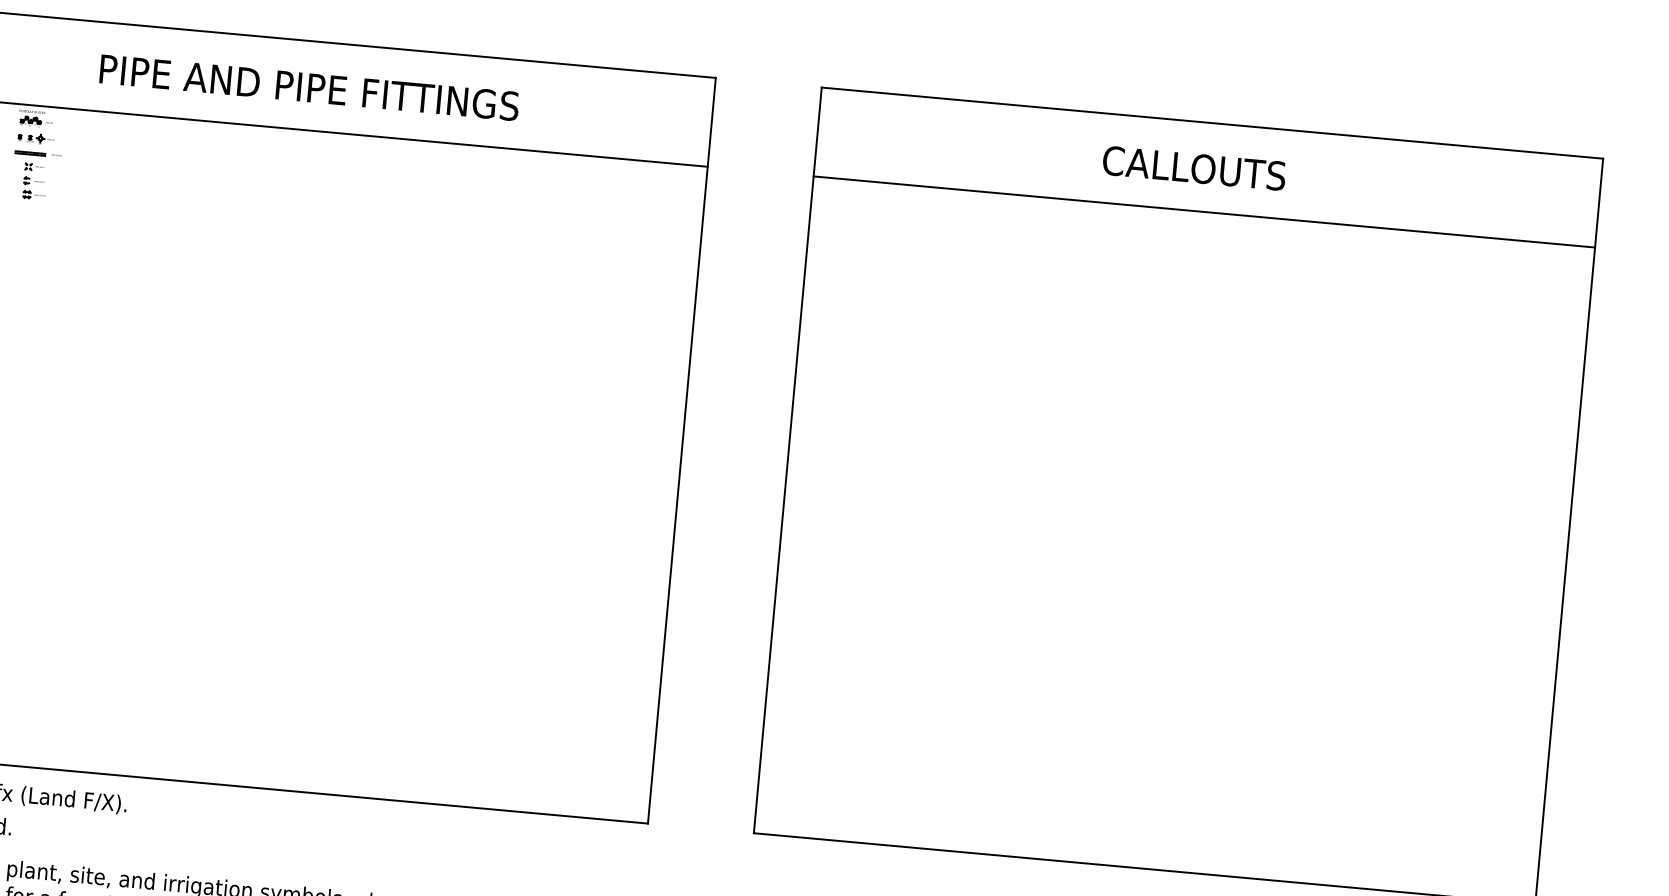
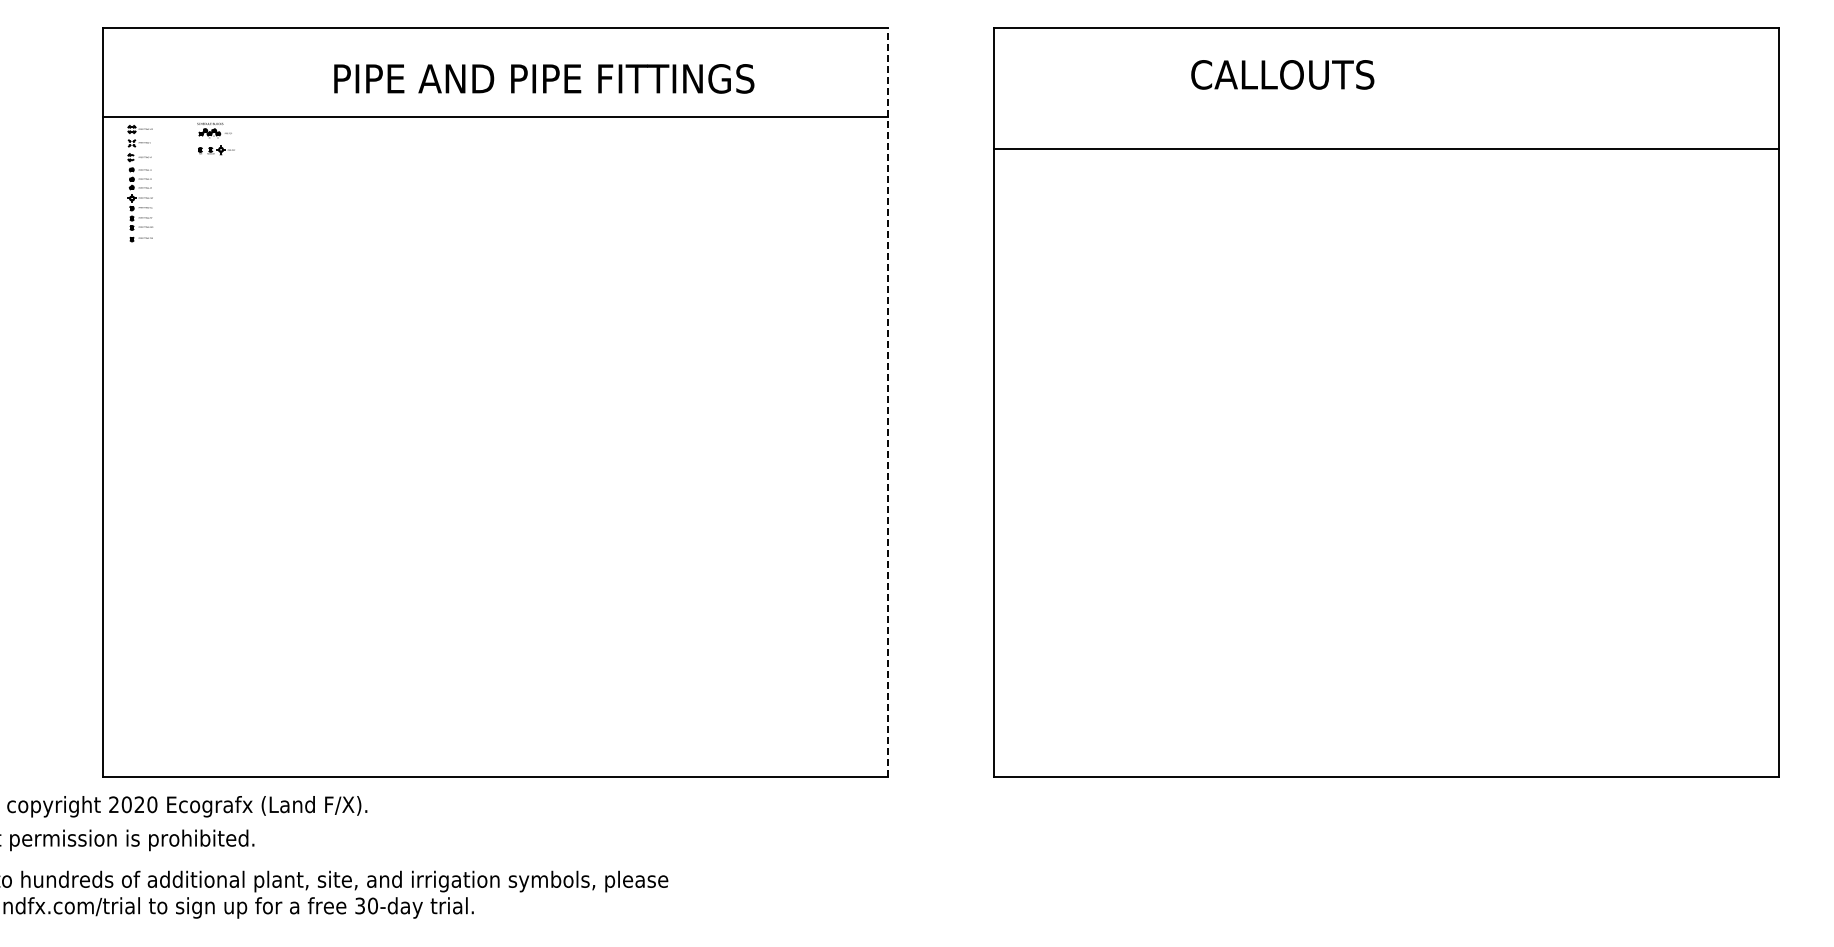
text: (309, 87) -> (544, 78), moved
text: (1194, 167) -> (1282, 74), moved
part: (35, 175) -> (219, 187), removed
line: (1204, 212) -> (1386, 149), moved
line: (681, 450) -> (887, 402), solid -> dashed

